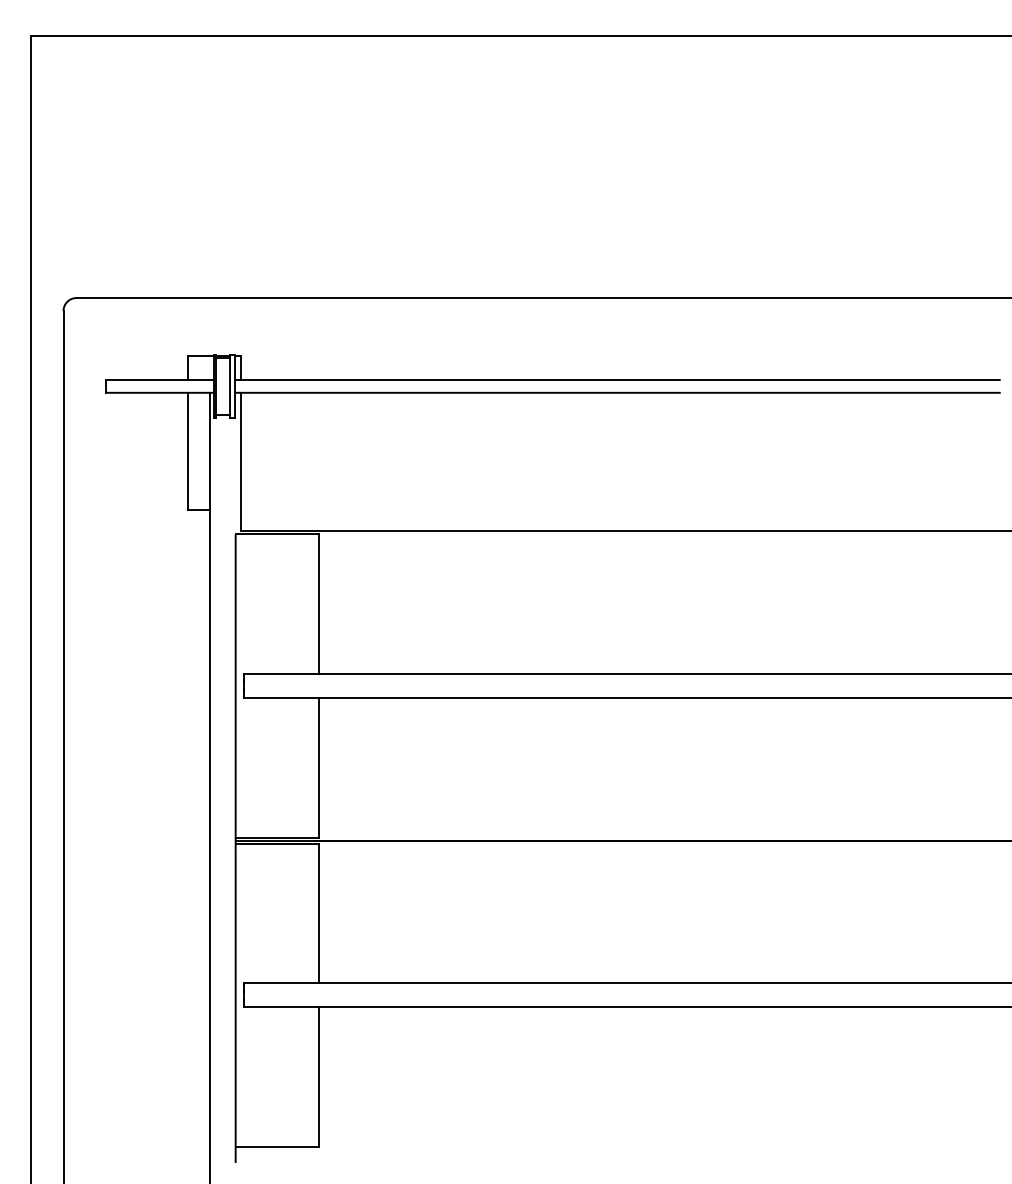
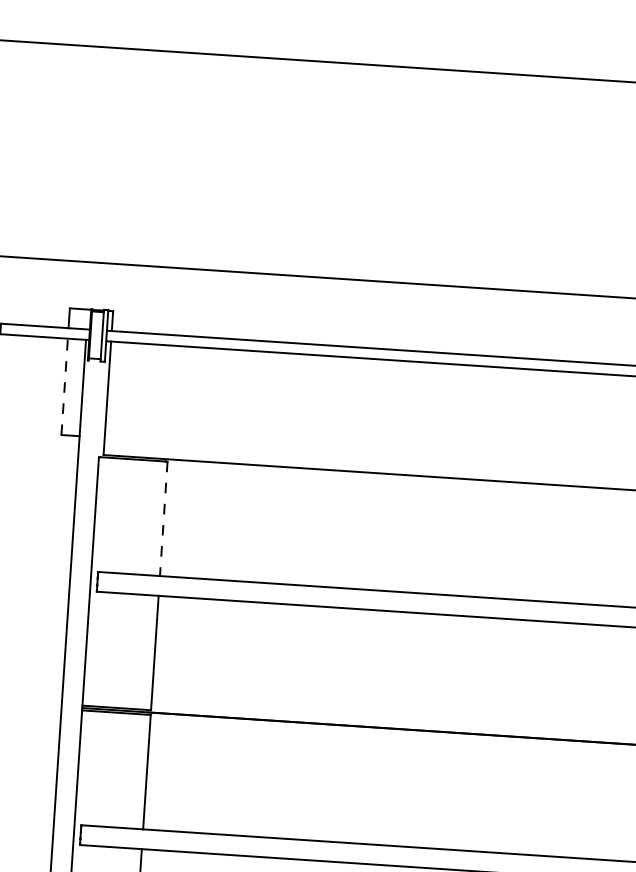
line: (188, 451) -> (64, 386), solid -> dashed
line: (319, 604) -> (163, 519), solid -> dashed

